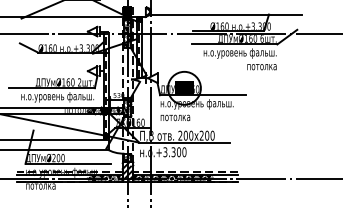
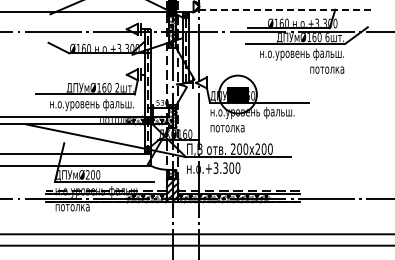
line: (226, 14) -> (286, 9), solid -> dashed

